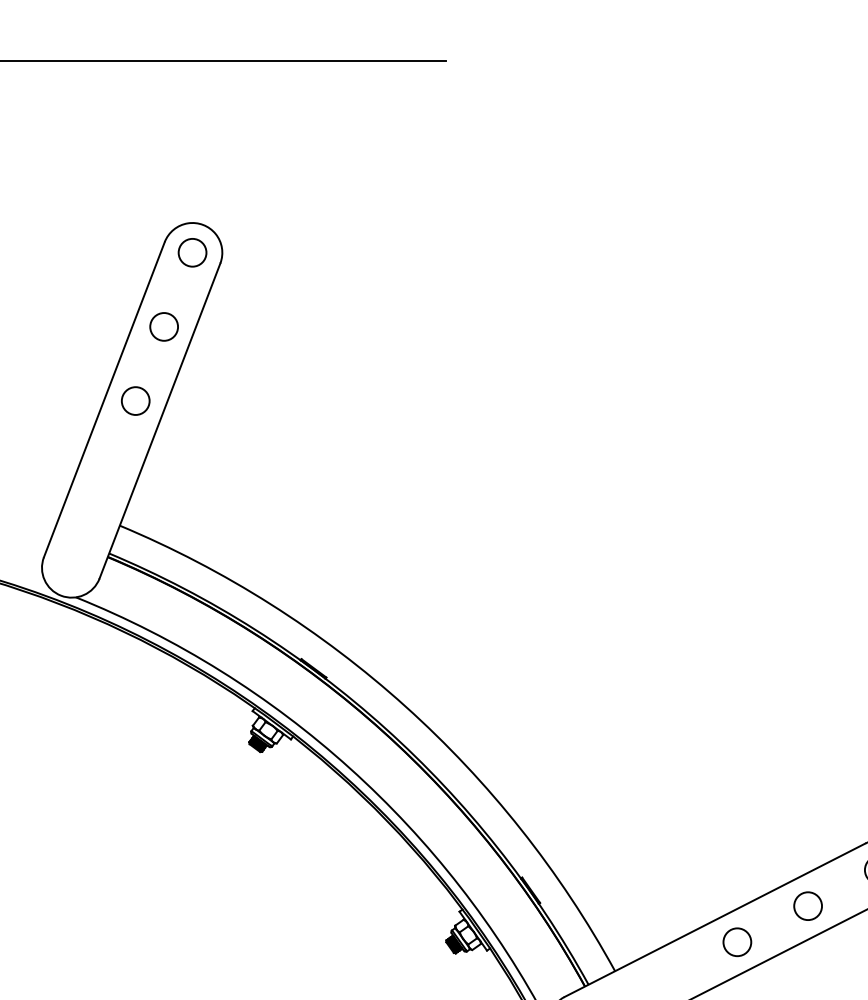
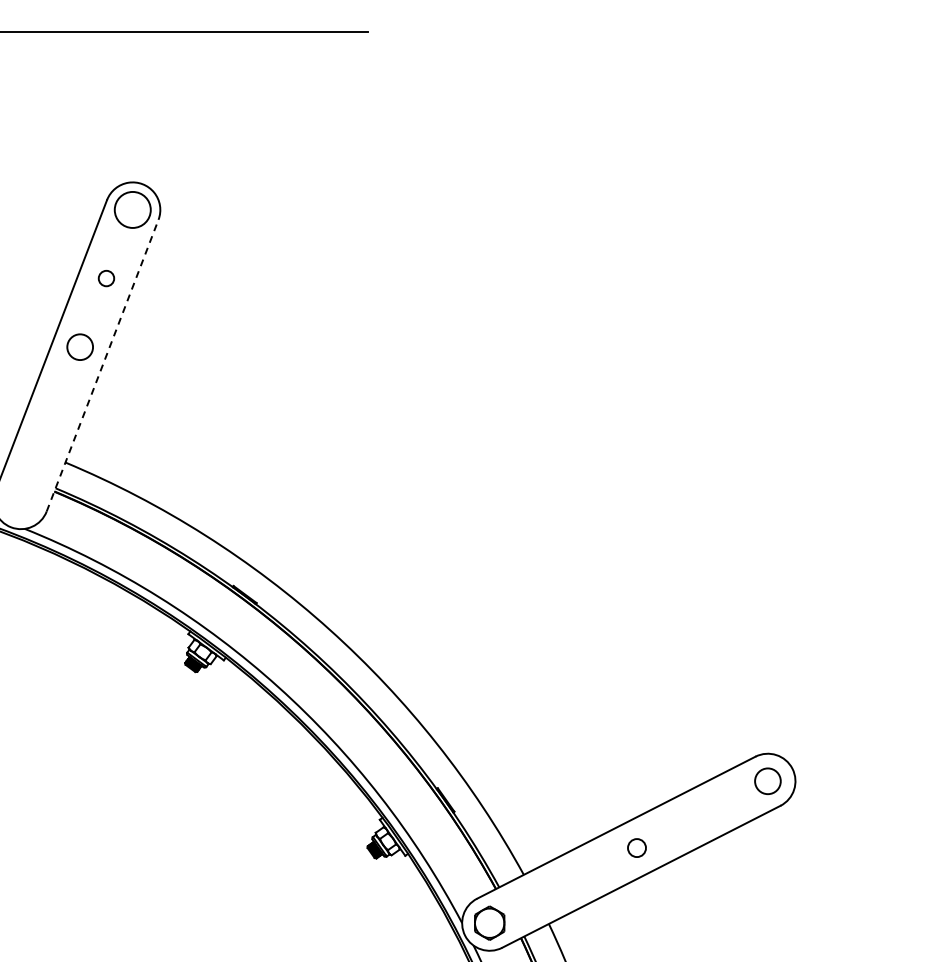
circle: (192, 252) -> (132, 209), size x1.4
circle: (164, 326) -> (106, 278), size x0.6
line: (159, 420) -> (102, 365), solid -> dashed
circle: (808, 905) -> (702, 814), removed
circle: (736, 941) -> (636, 847), size x0.7

